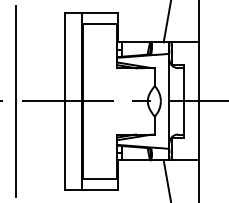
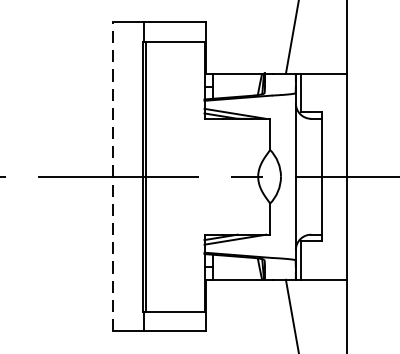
line: (64, 100) -> (112, 175), solid -> dashed
line: (16, 101) -> (28, 177), removed

